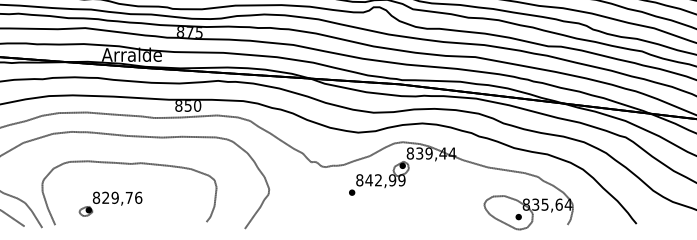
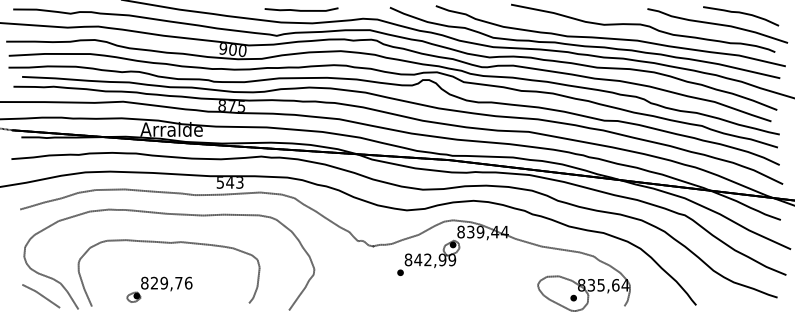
text: (187, 105) -> (229, 182), 850 -> 543
part: (110, 203) -> (159, 289), moved

